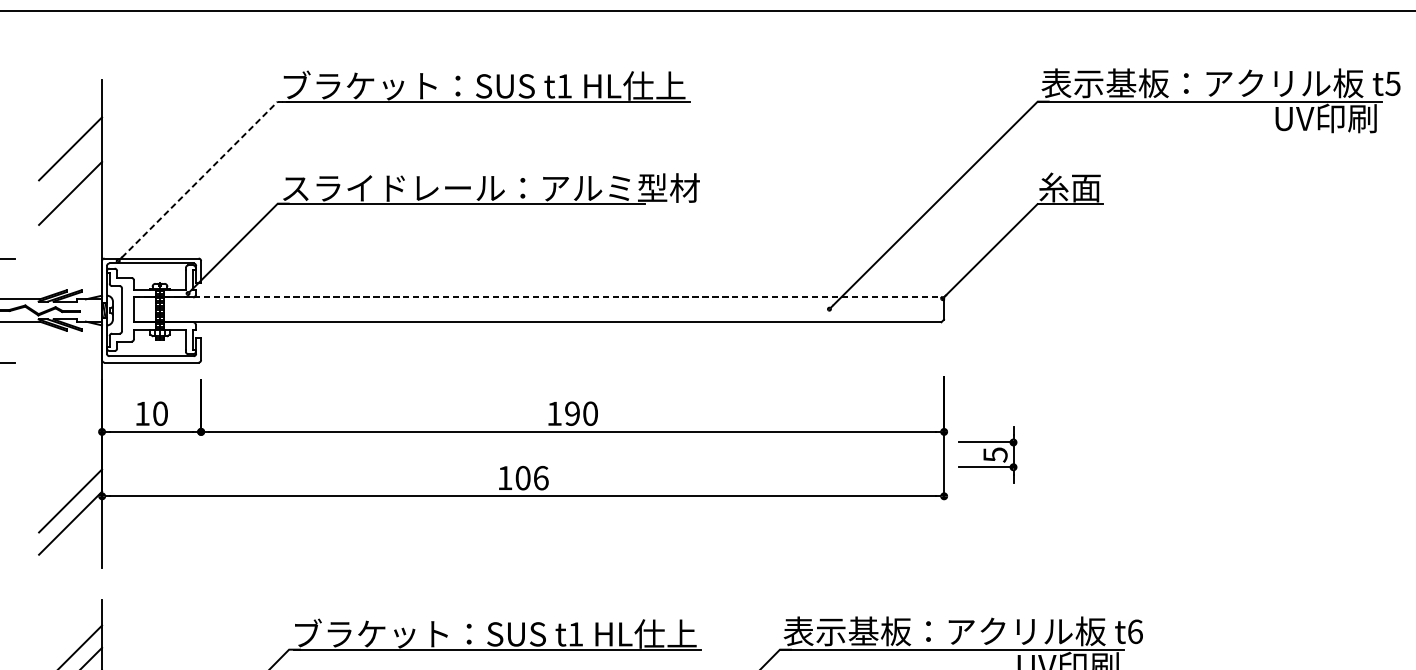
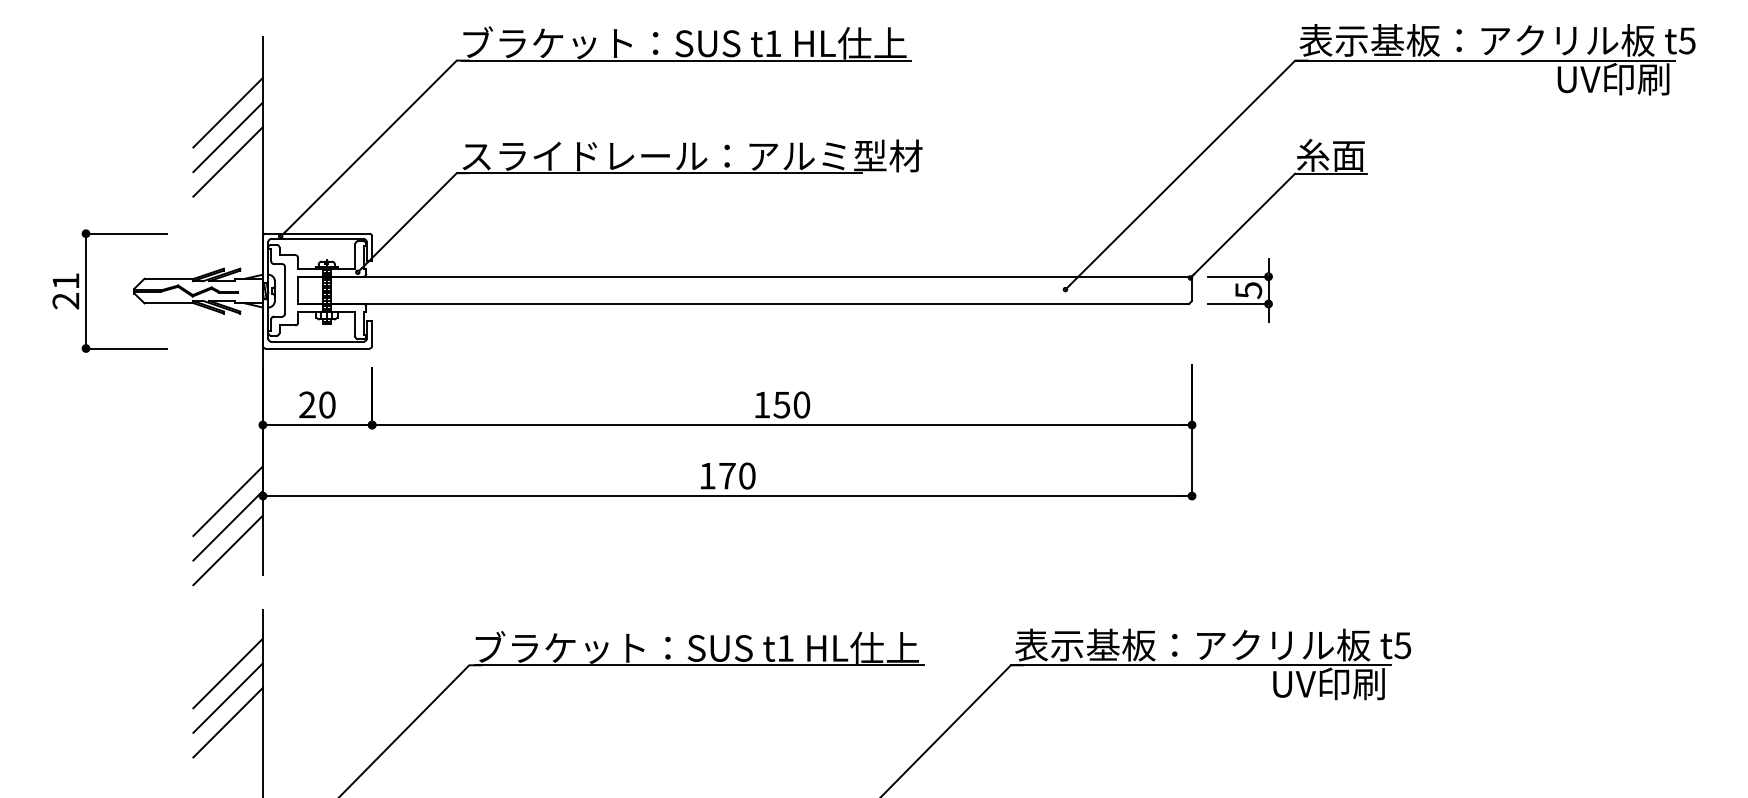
line: (70, 171) -> (227, 137), added
line: (205, 174) -> (376, 141), dashed -> solid
line: (538, 297) -> (744, 276), dashed -> solid
text: (142, 413) -> (307, 404), 10 -> 20
text: (572, 413) -> (781, 404), 190 -> 150
part: (987, 454) -> (1239, 290), moved
text: (532, 477) -> (737, 475), 106 -> 170
line: (70, 545) -> (227, 550), added
text: (1134, 631) -> (1402, 645), t6 -> t5

